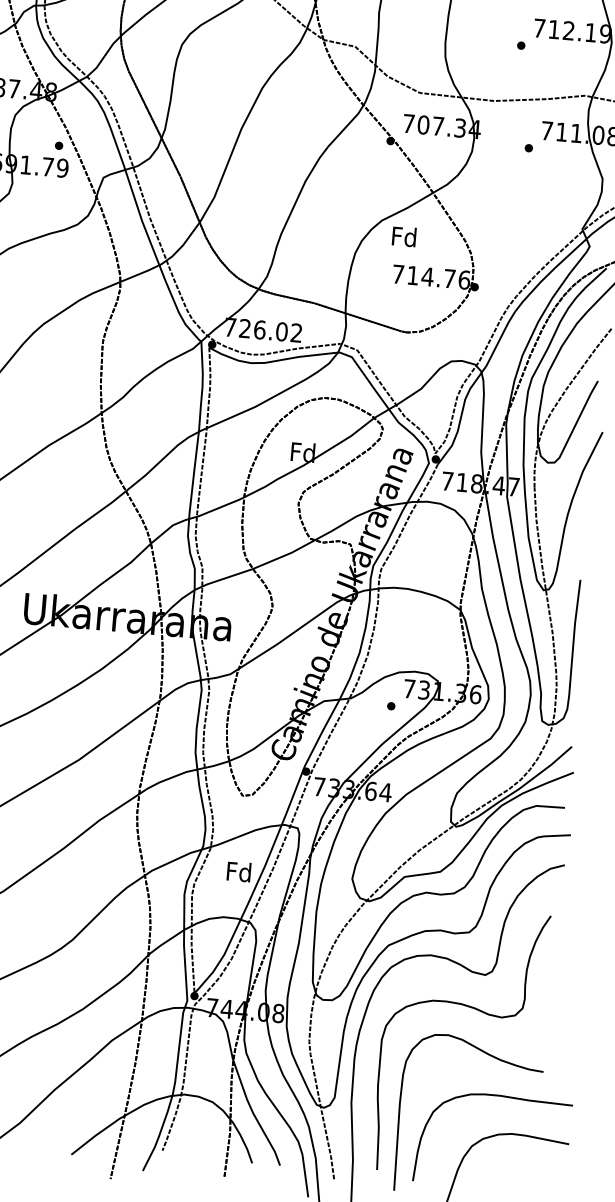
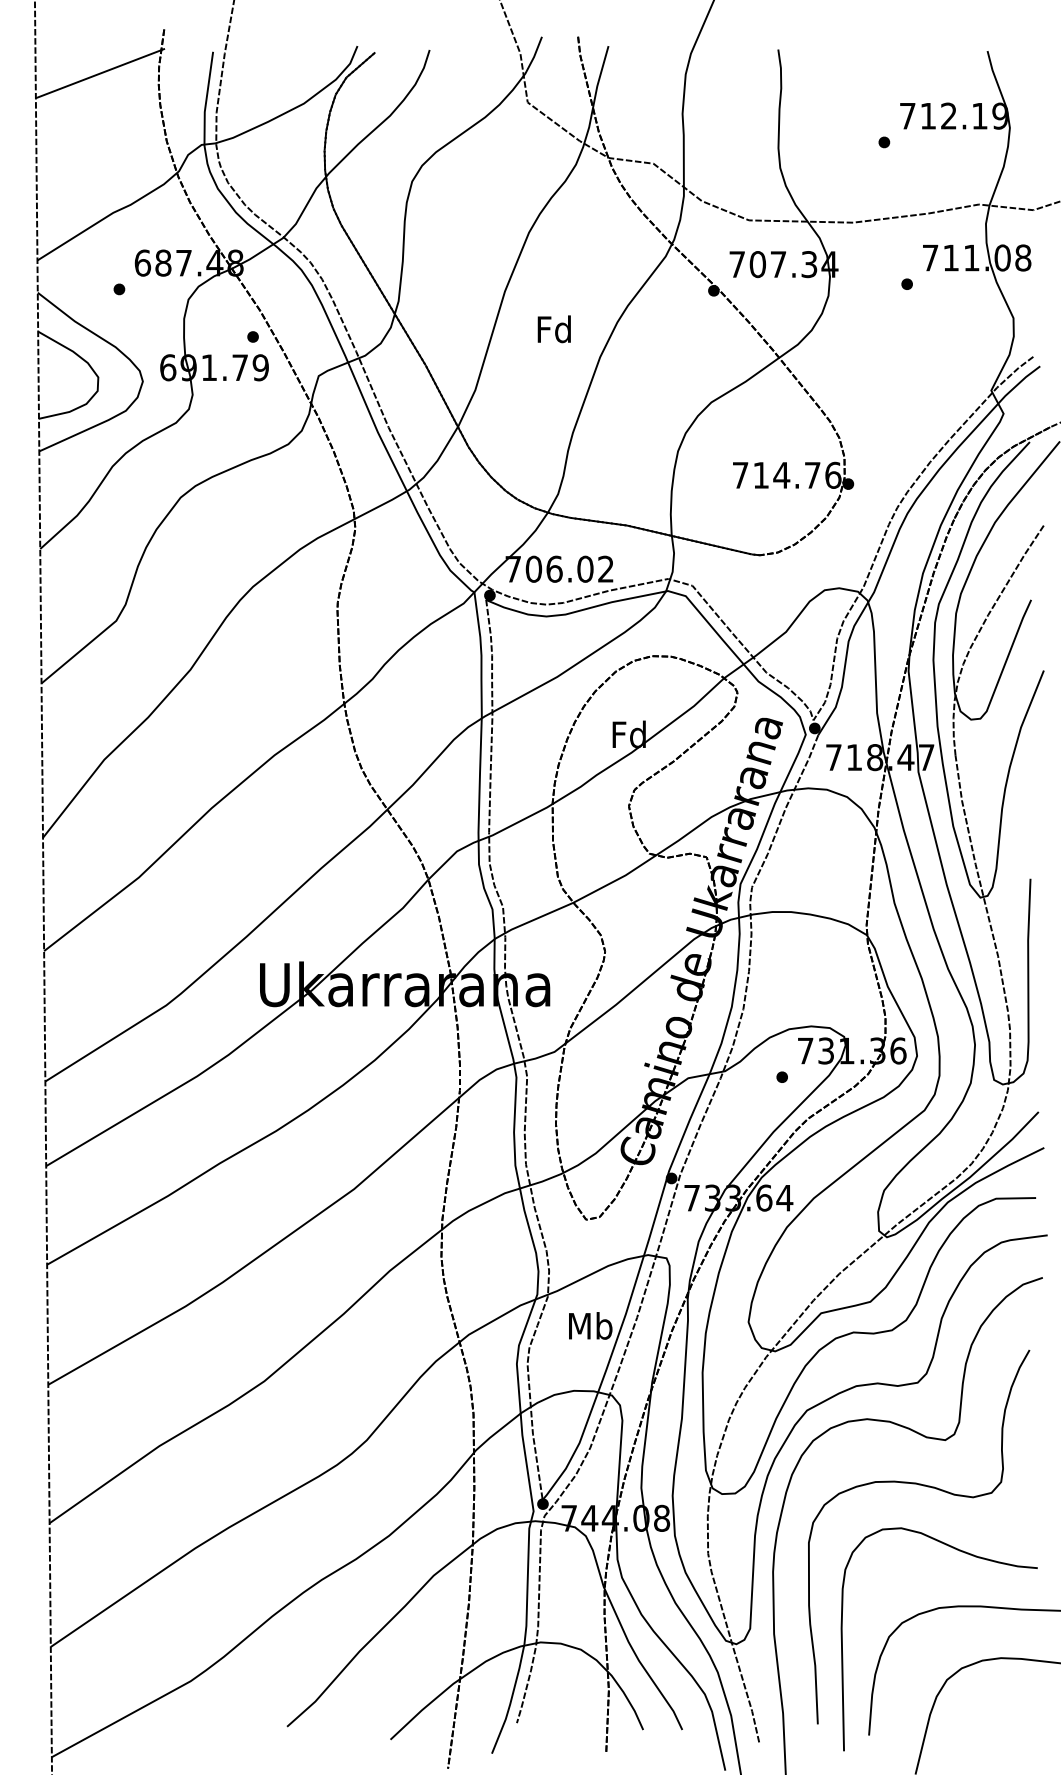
text: (403, 236) -> (553, 329), moved
text: (244, 328) -> (533, 568), 726.02 -> 706.02
text: (239, 871) -> (590, 1325), Fd -> Mb

